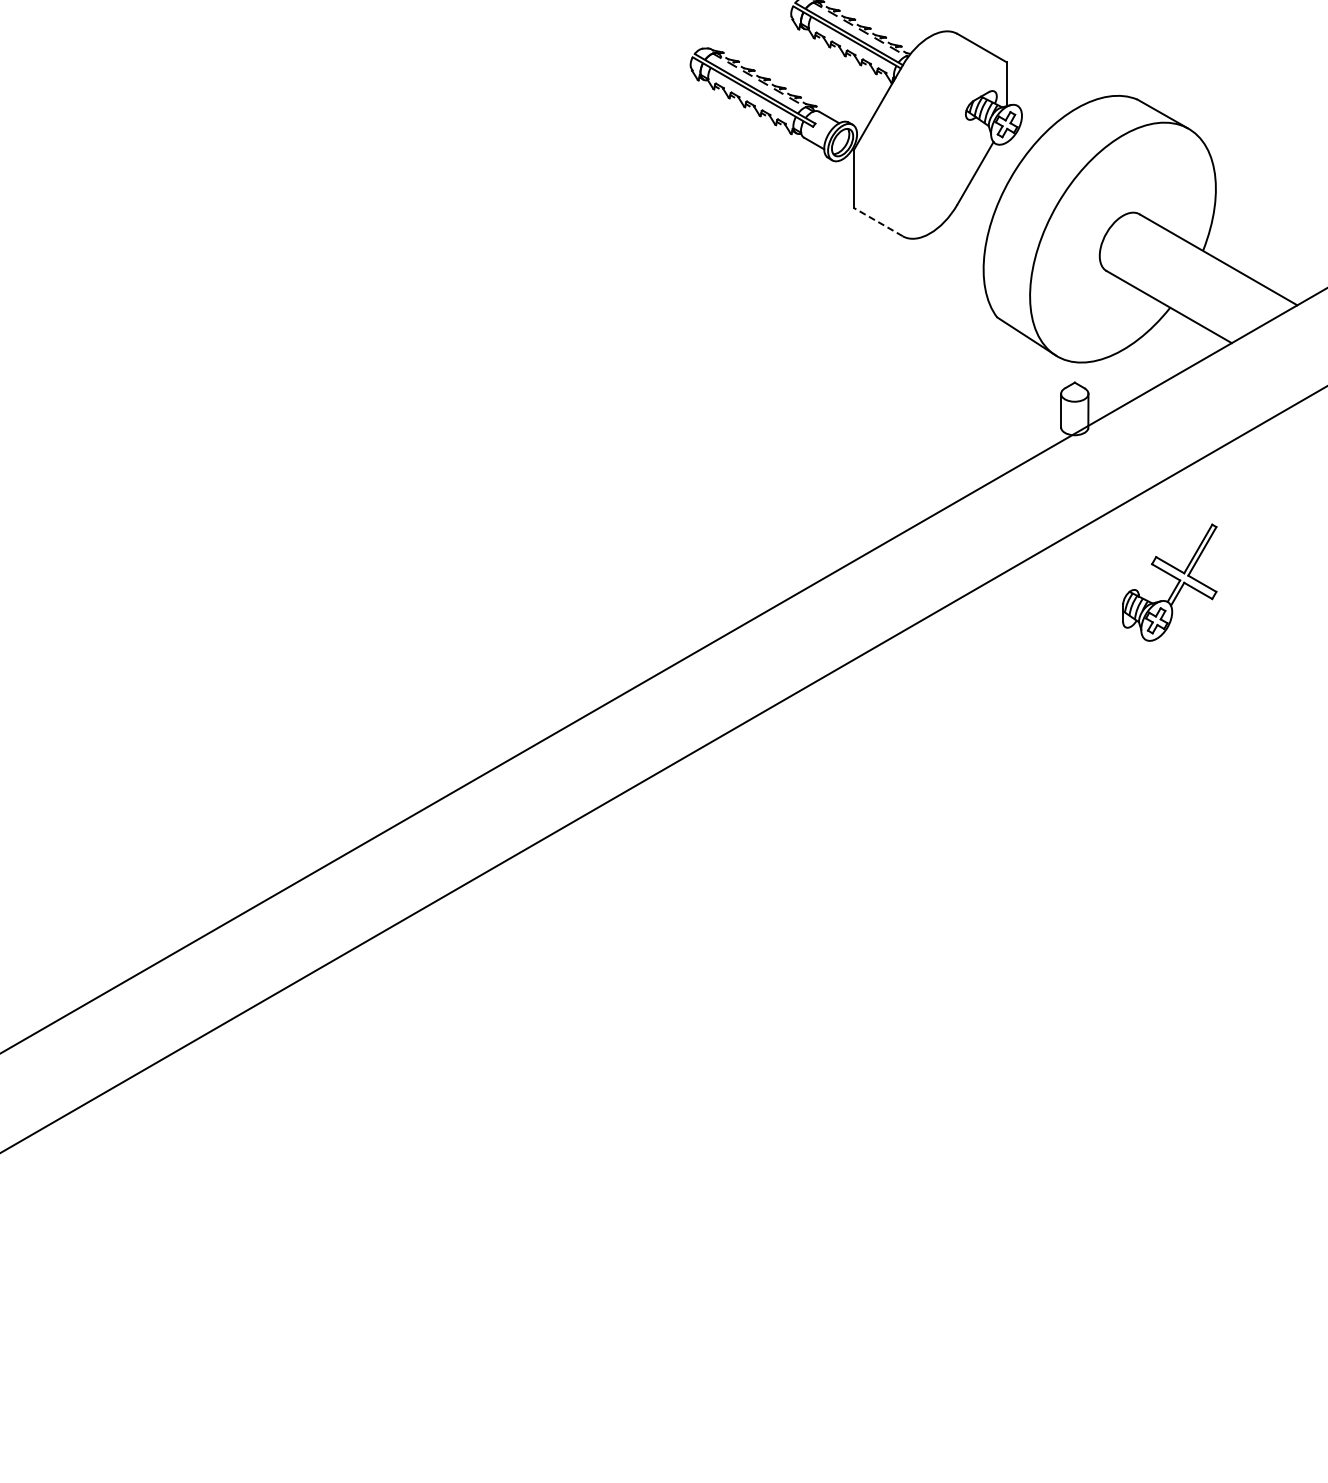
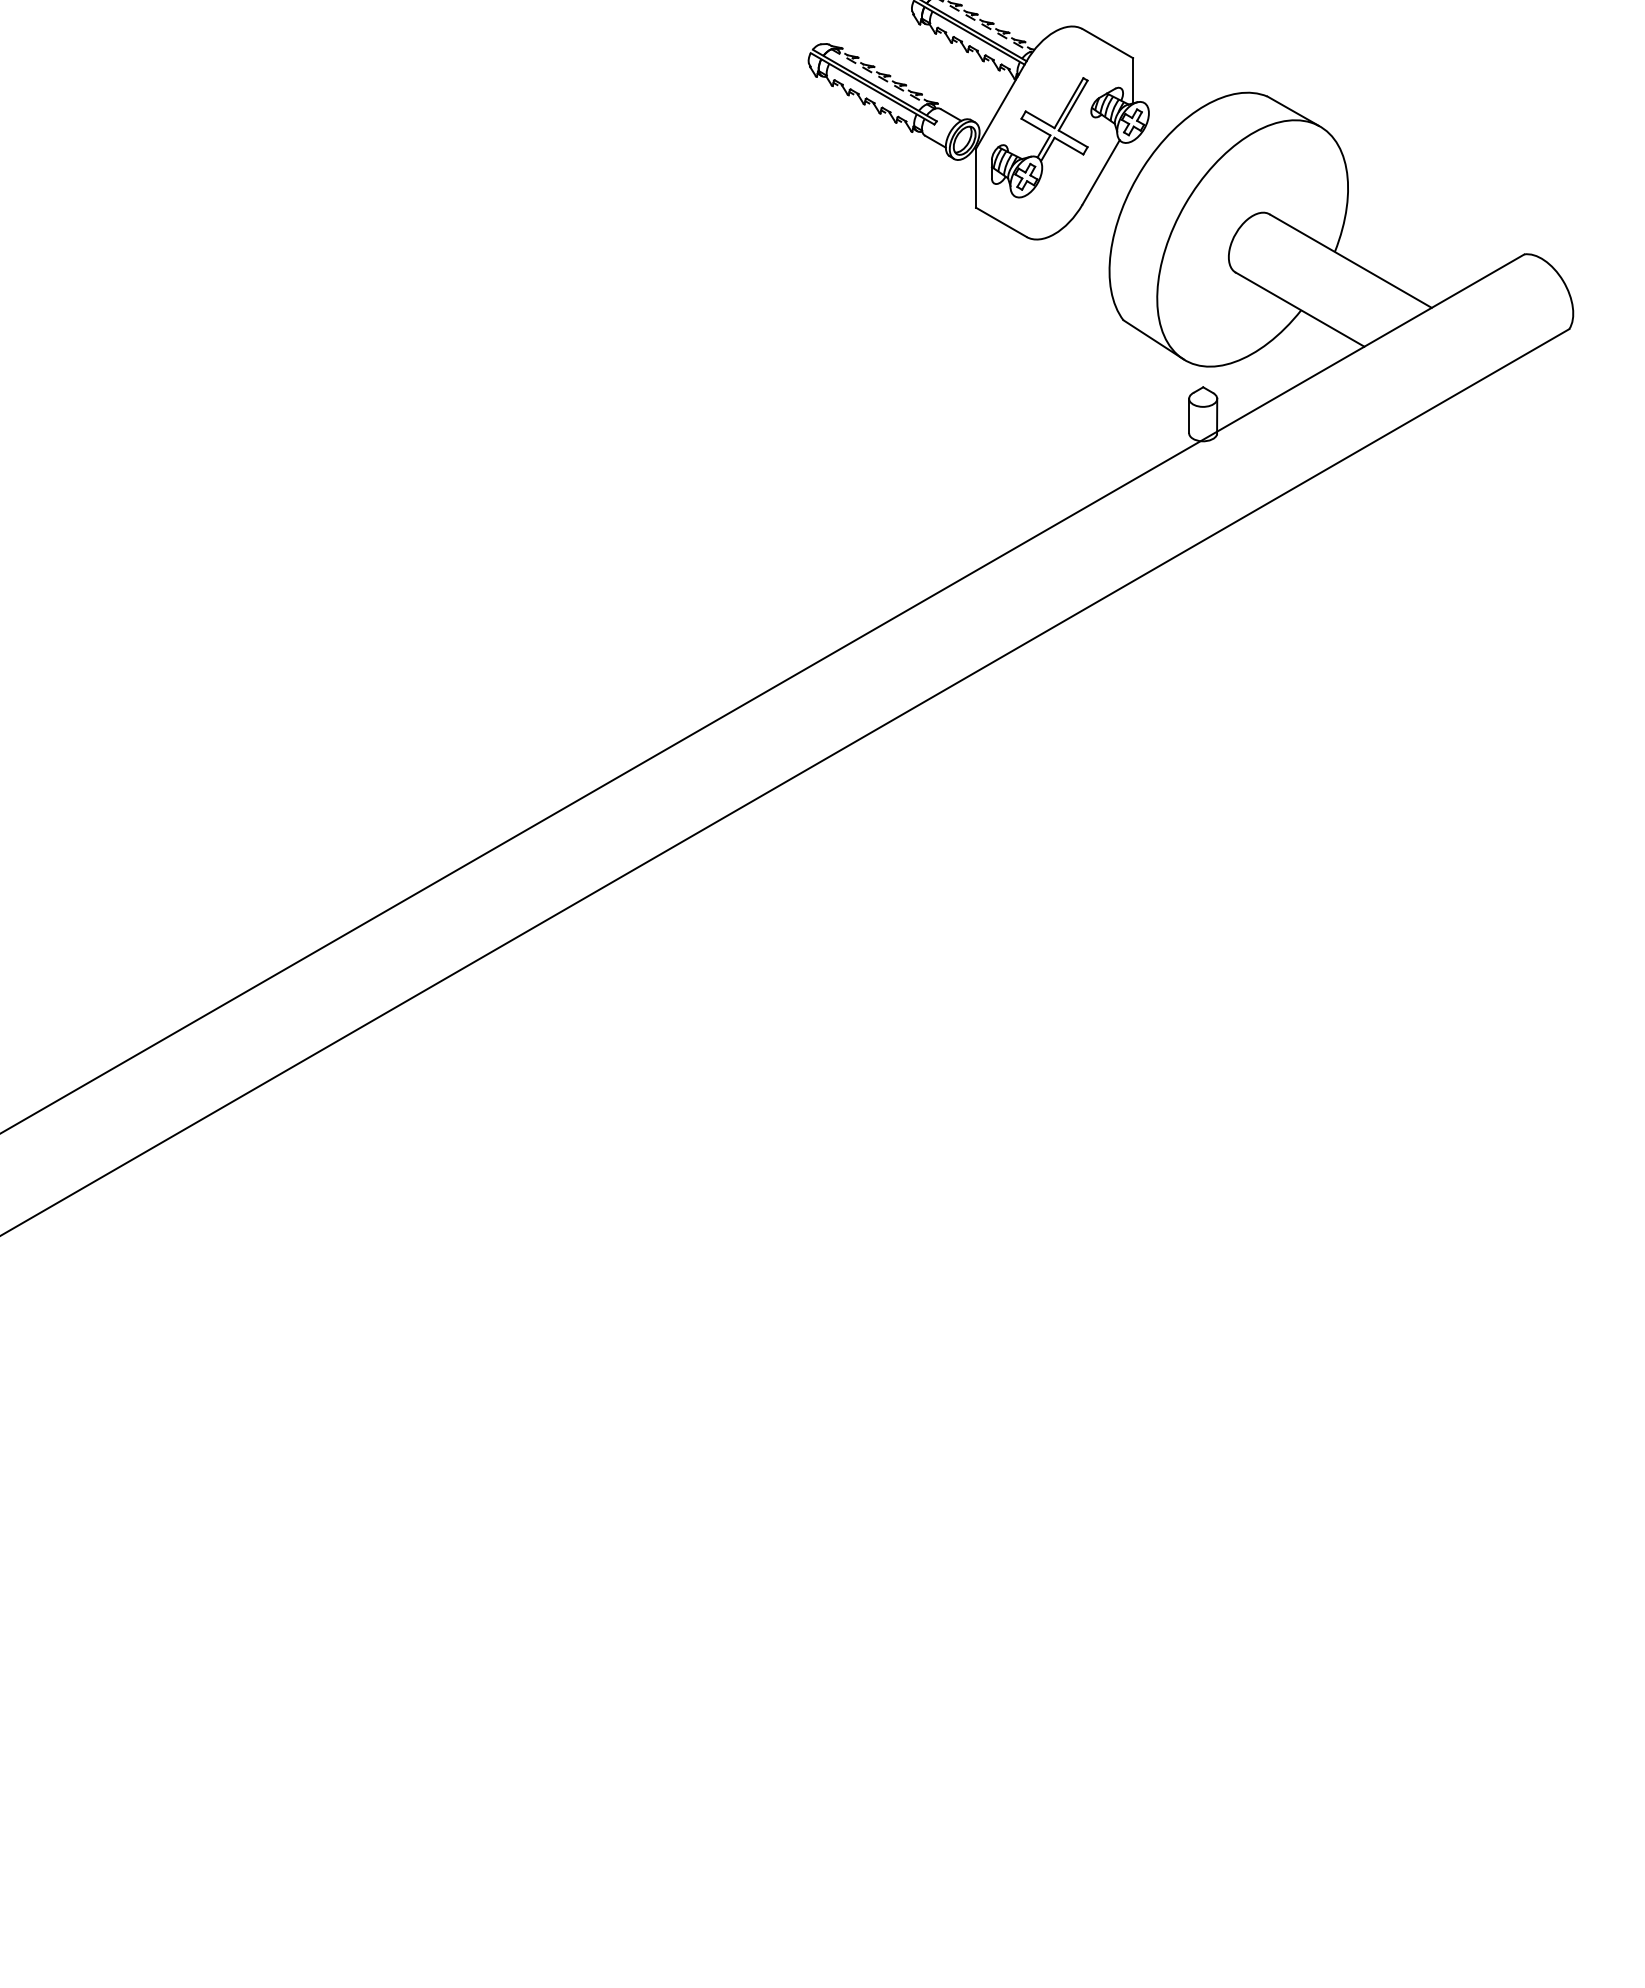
line: (877, 222) -> (1000, 222), dashed -> solid
part: (1171, 576) -> (1041, 131), moved

